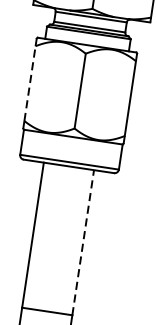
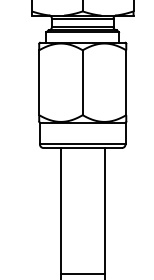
line: (30, 83) -> (39, 82), dashed -> solid
line: (83, 242) -> (104, 210), dashed -> solid

